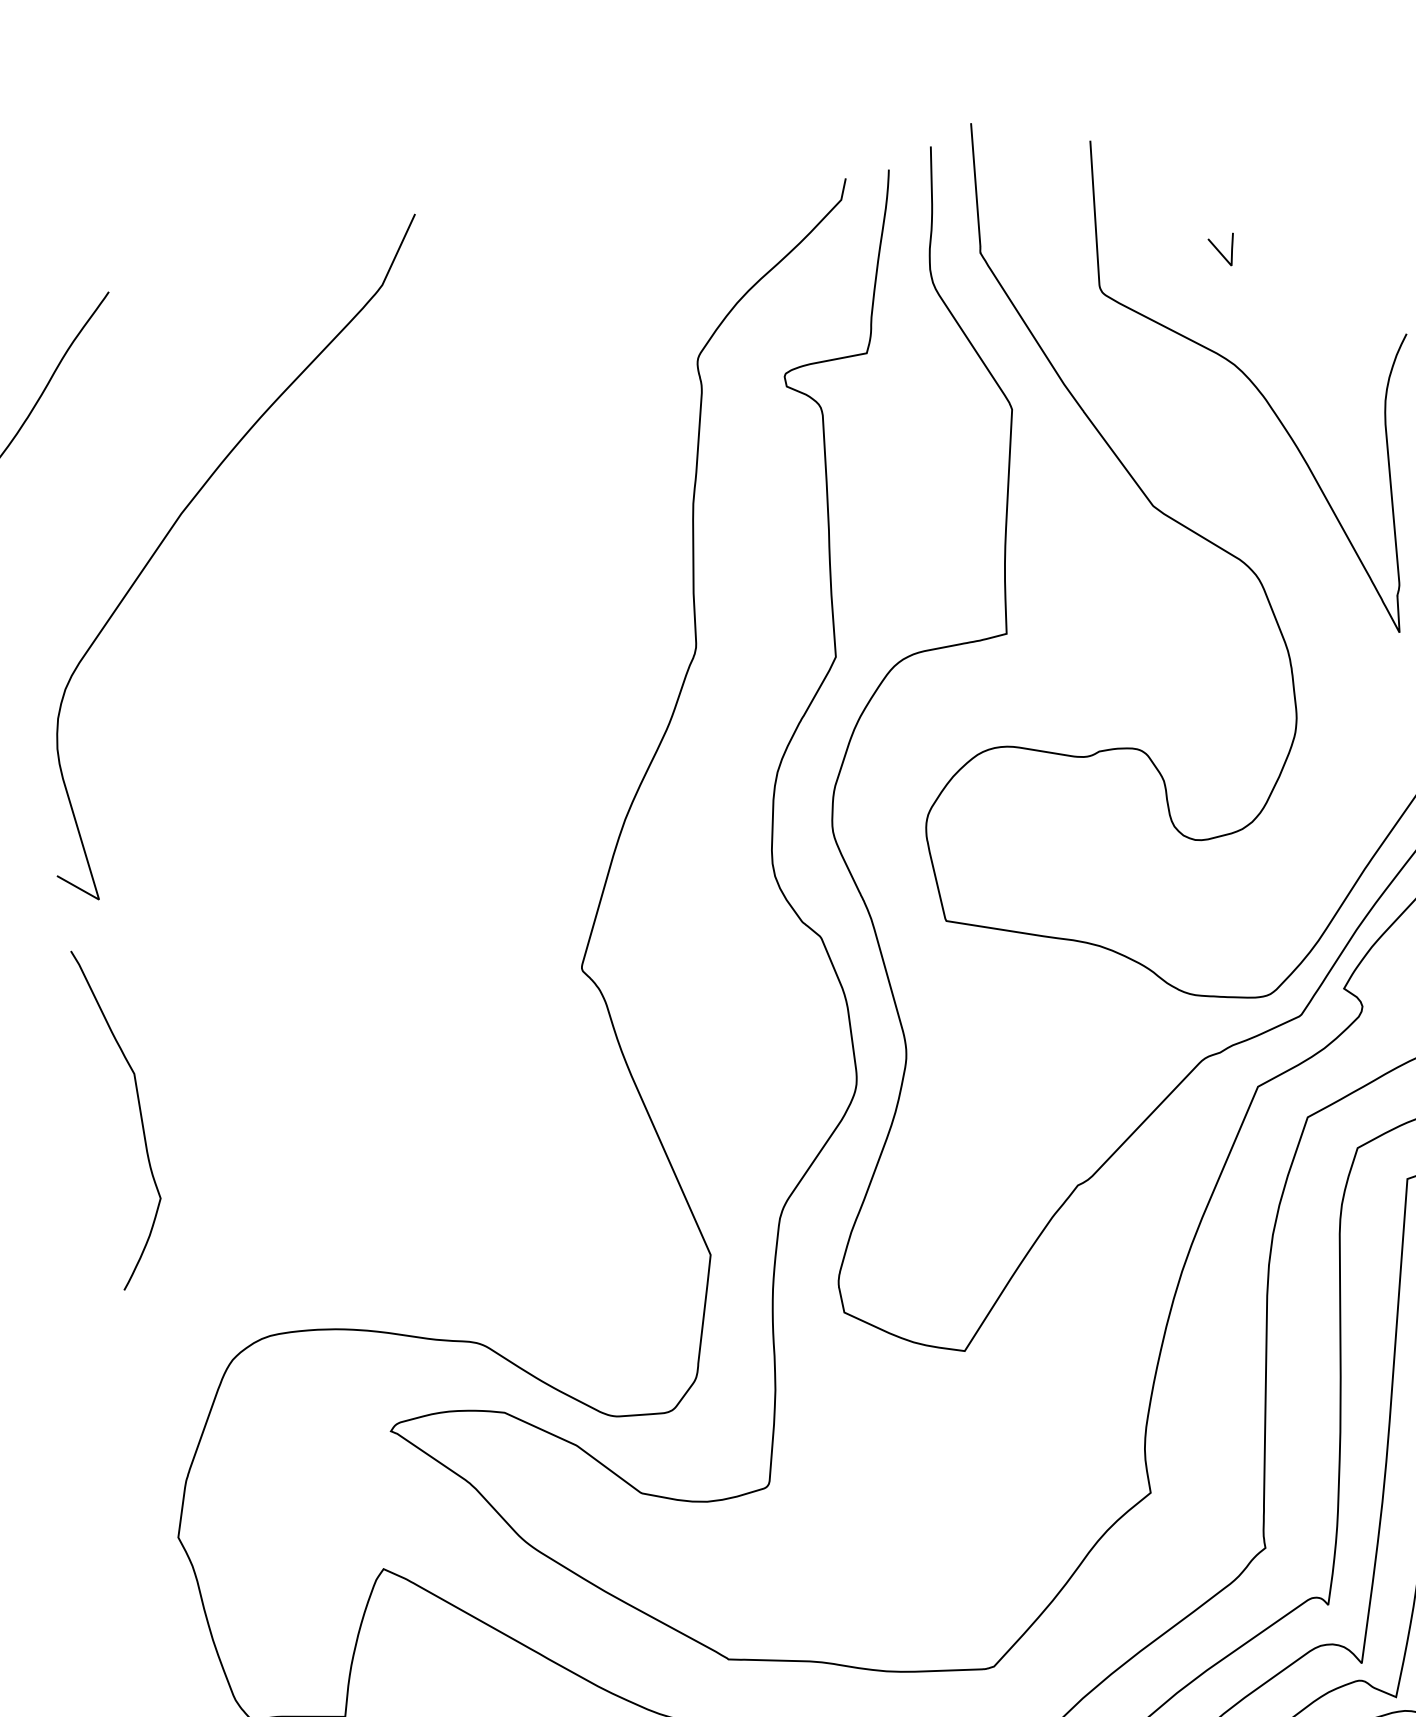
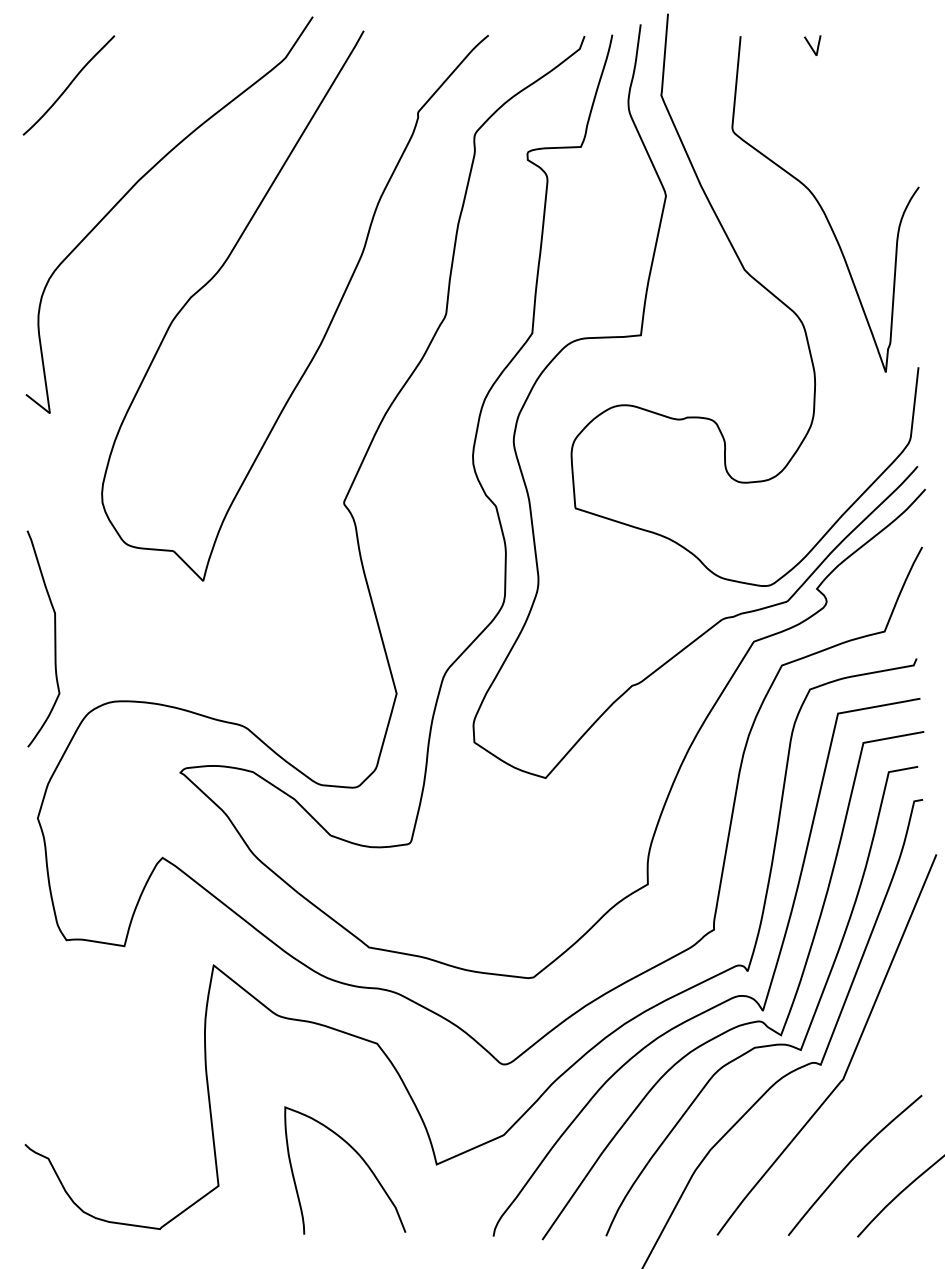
line: (1221, 251) -> (811, 45), moved
curve: (516, 685) -> (330, 320), added
curve: (139, 1113) -> (54, 638), moved

